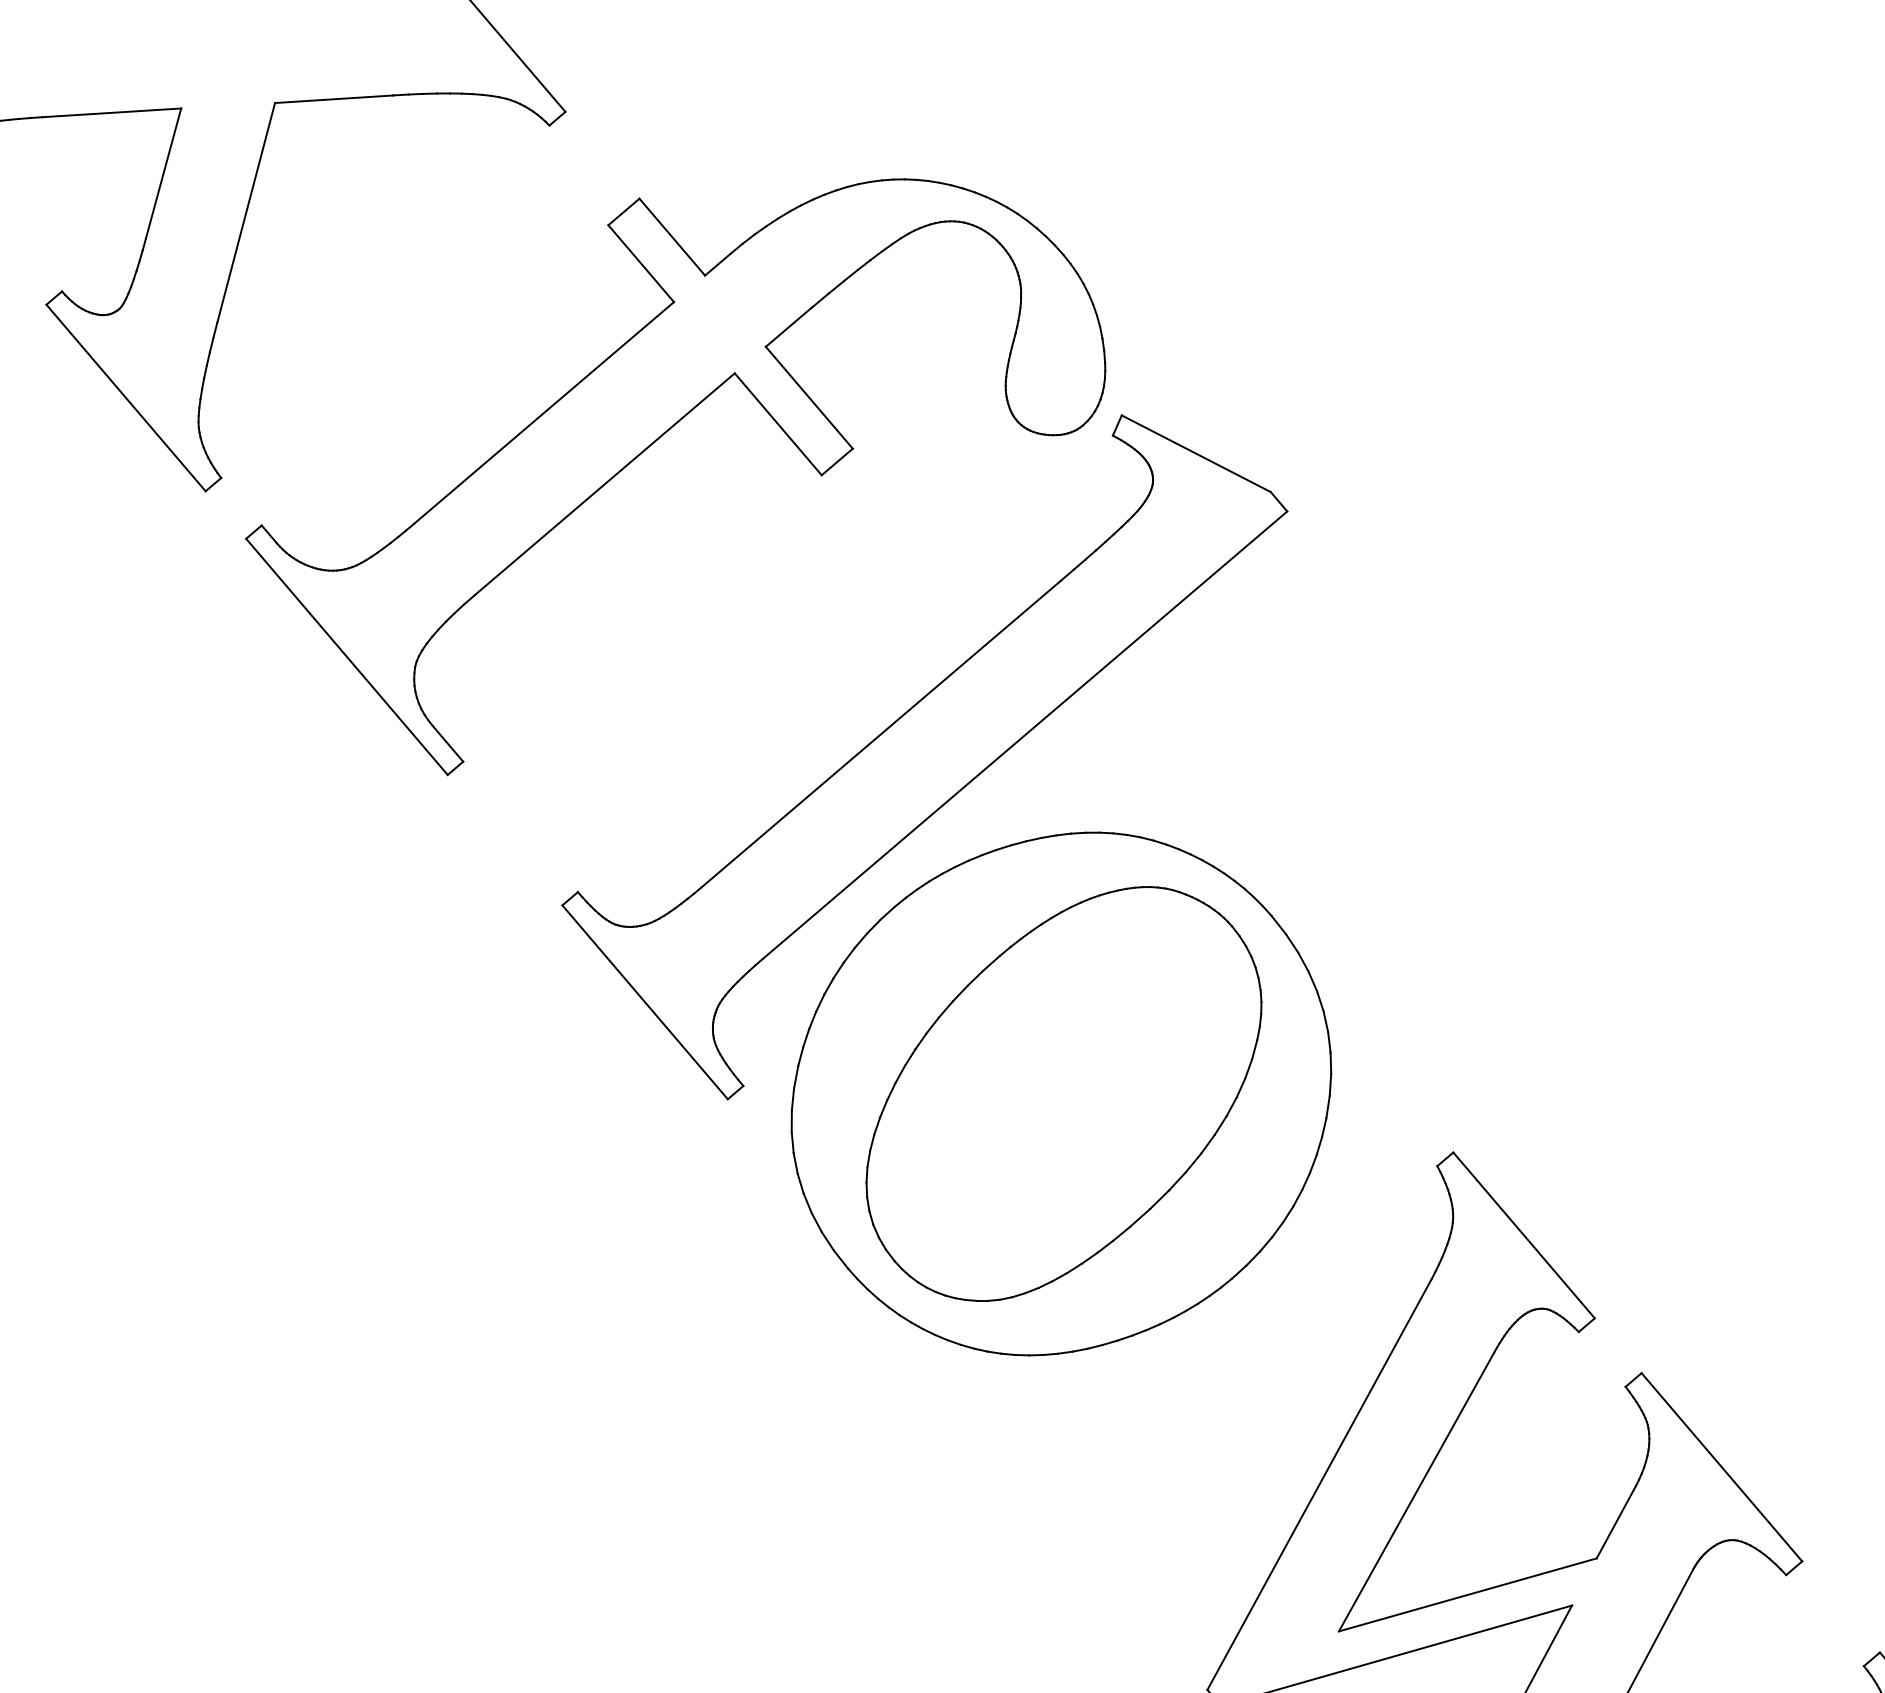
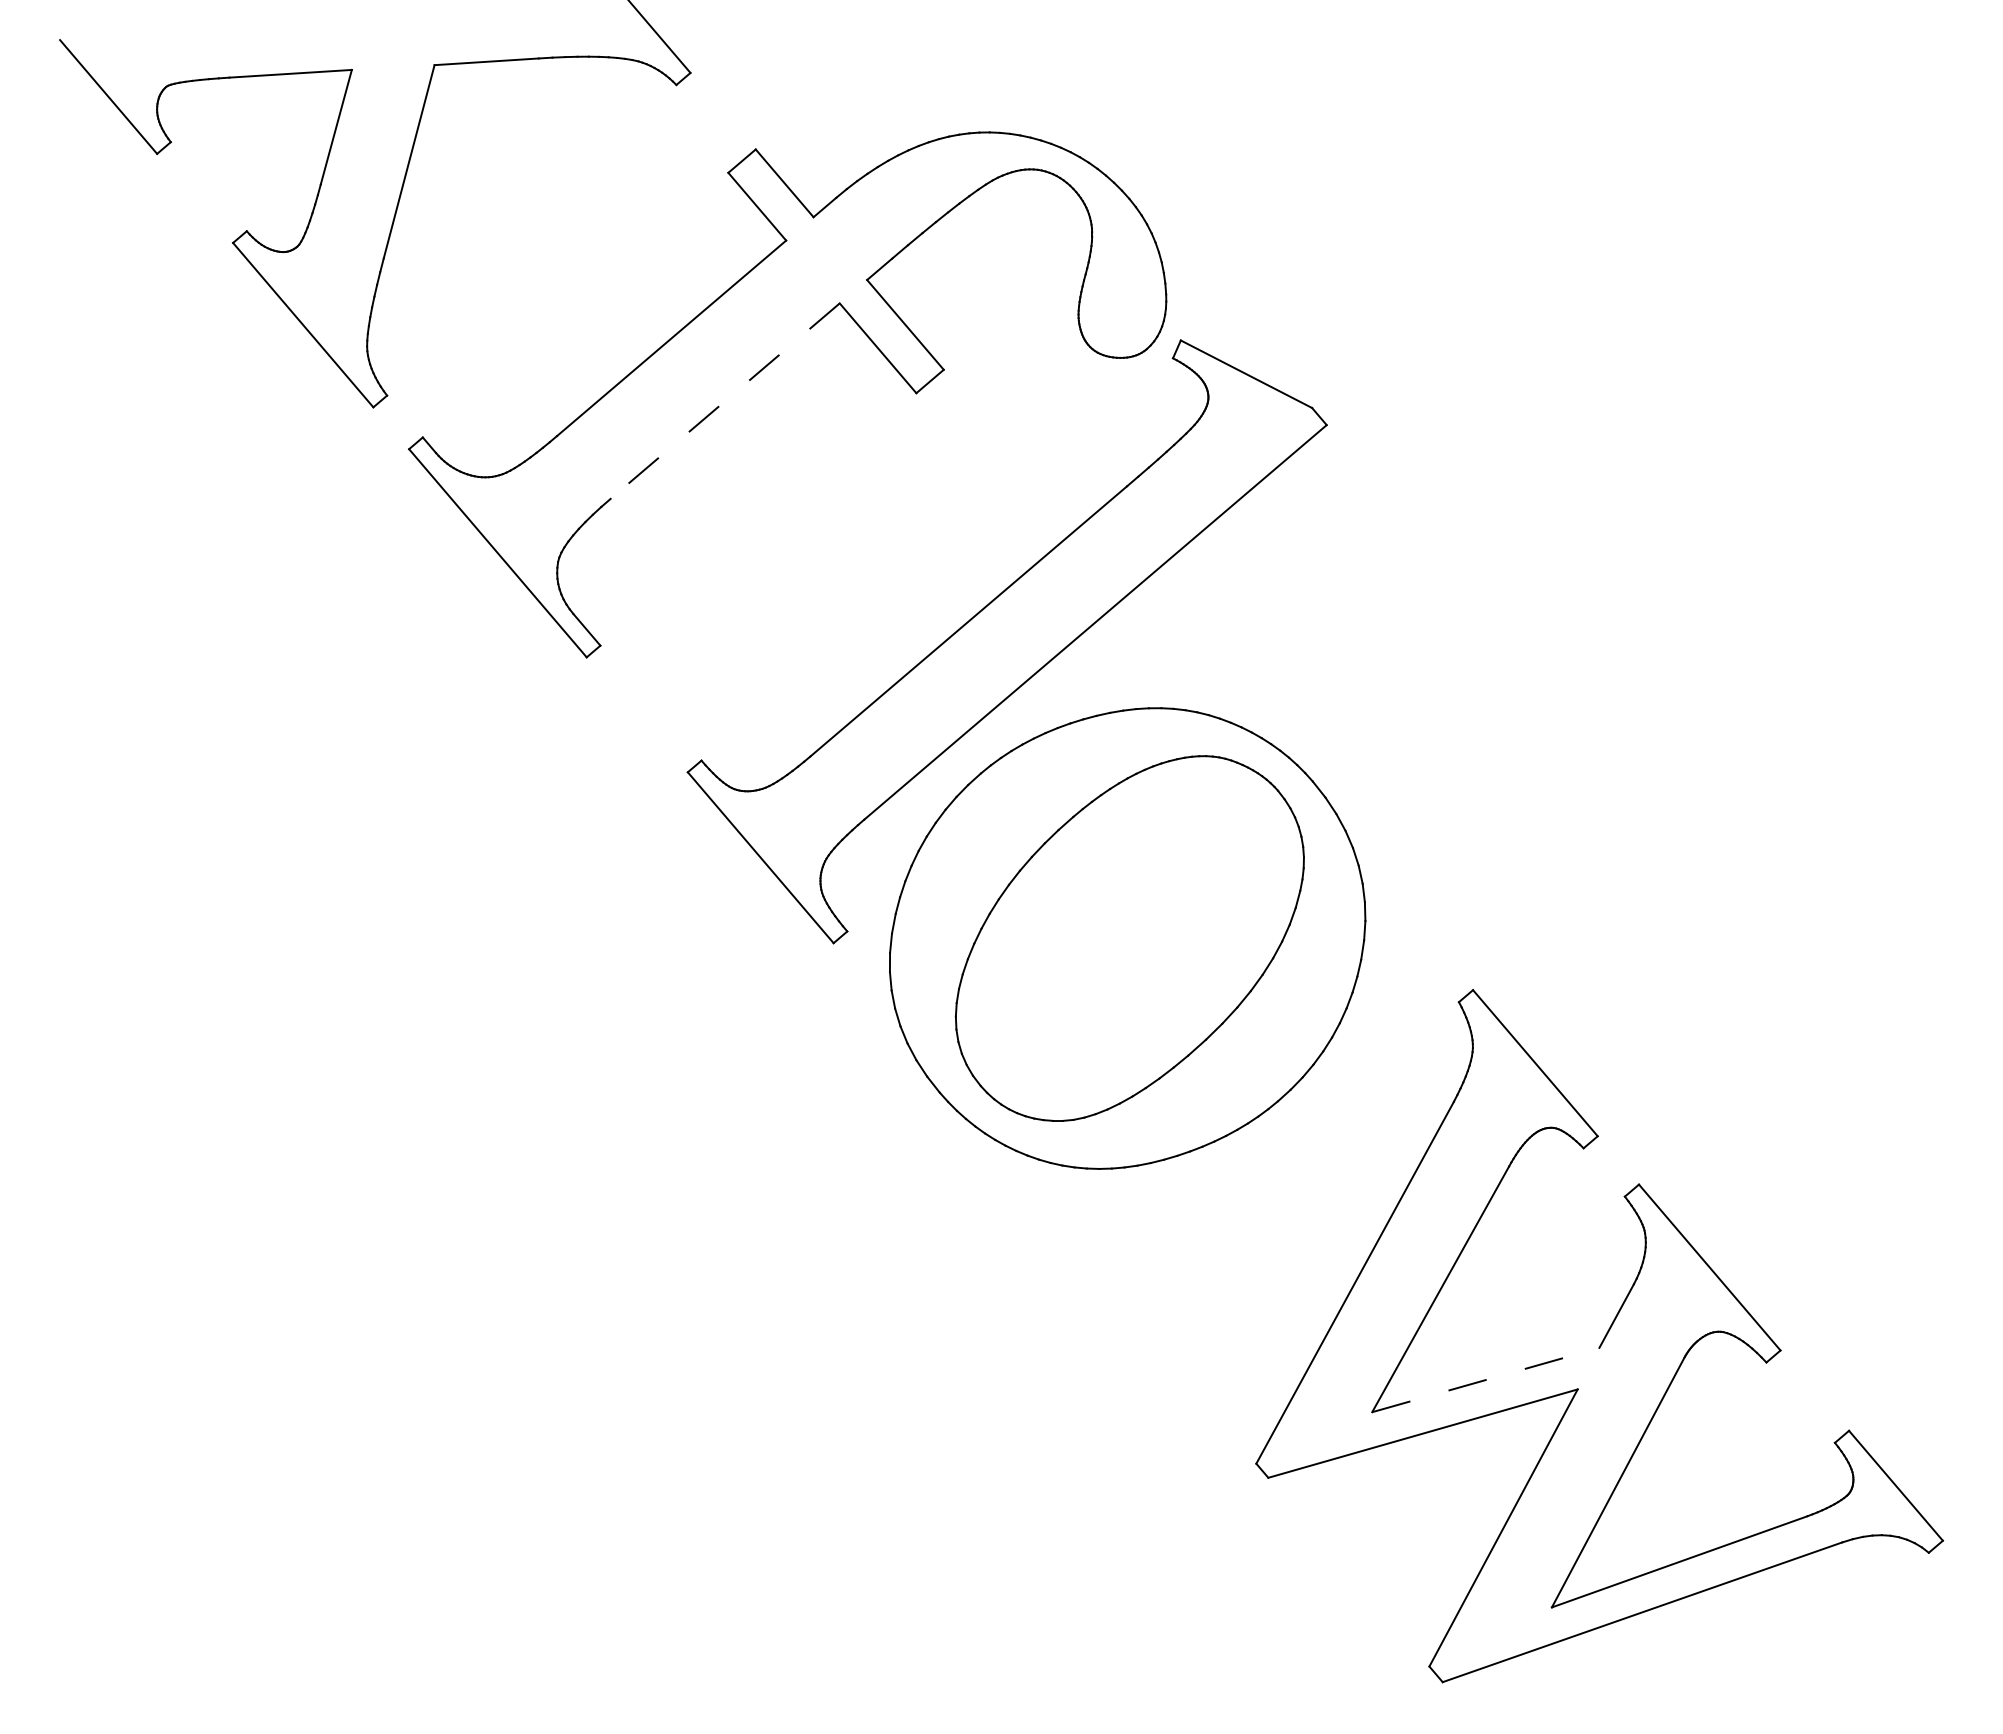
line: (605, 484) -> (725, 401), solid -> dashed
line: (1468, 1594) -> (1486, 1379), solid -> dashed

